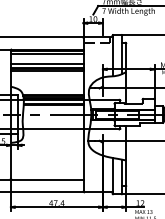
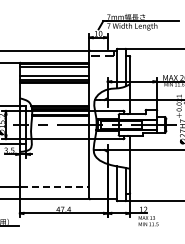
line: (48, 180) -> (55, 187), solid -> dashed

